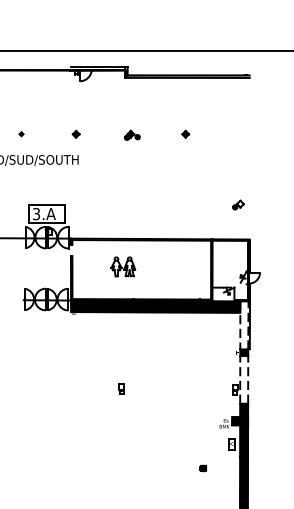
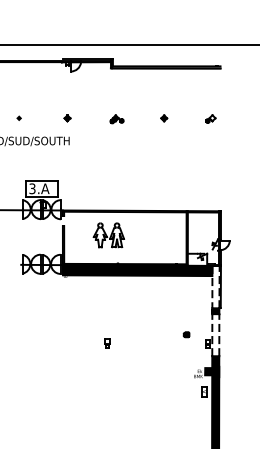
part: (238, 204) -> (210, 118), moved
part: (123, 266) -> (109, 235), size x1.43
part: (203, 468) -> (186, 334), moved

